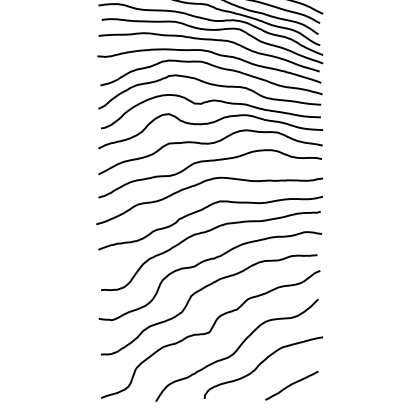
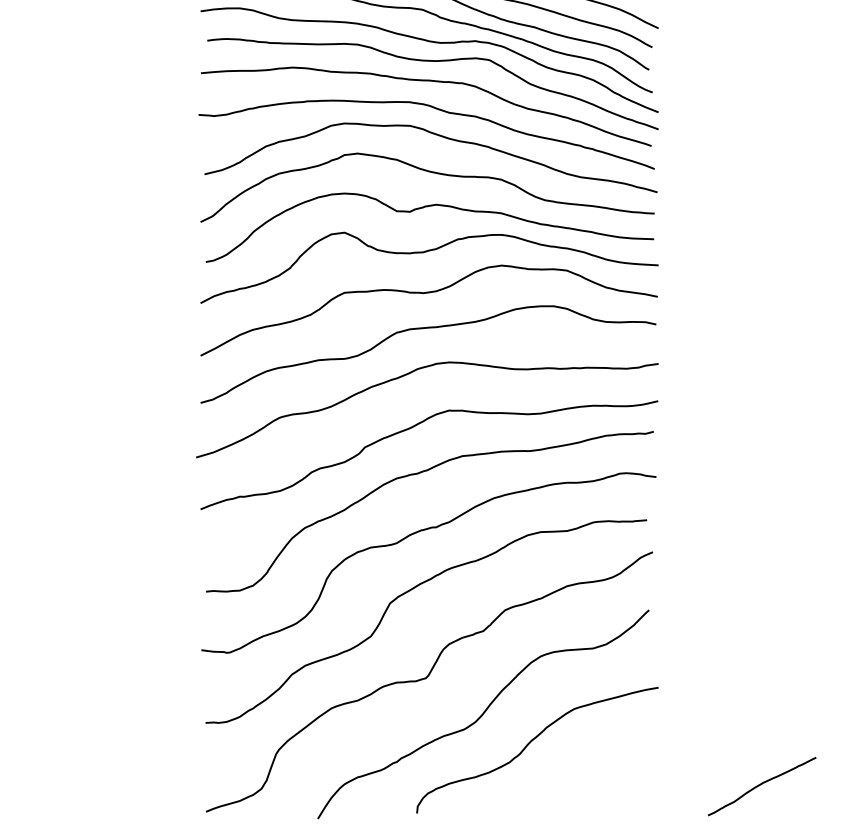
curve: (291, 385) -> (761, 786), moved

